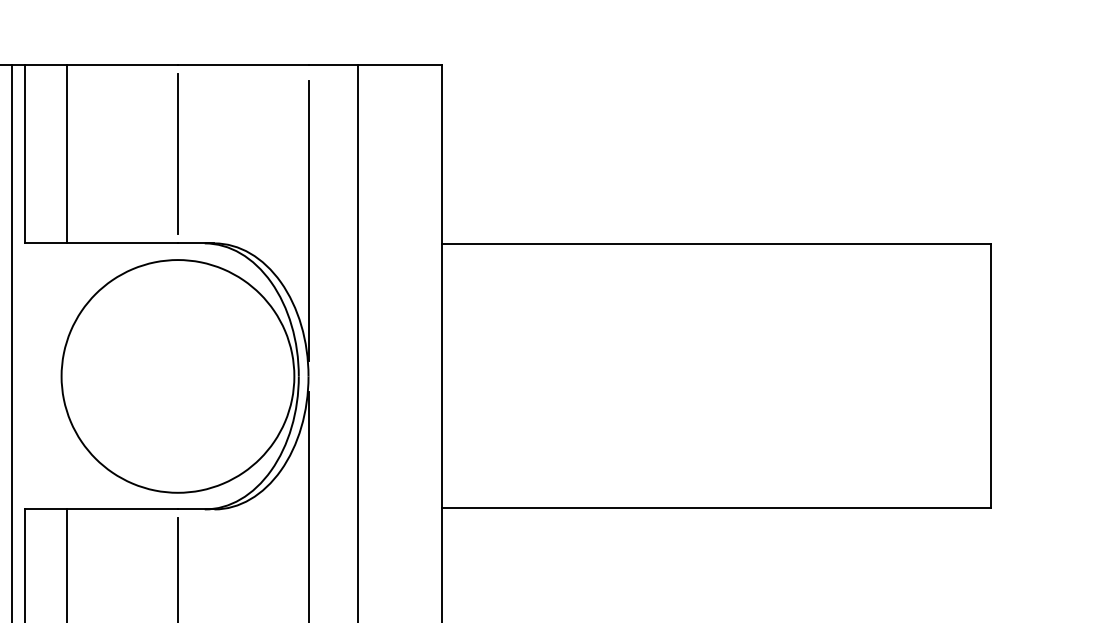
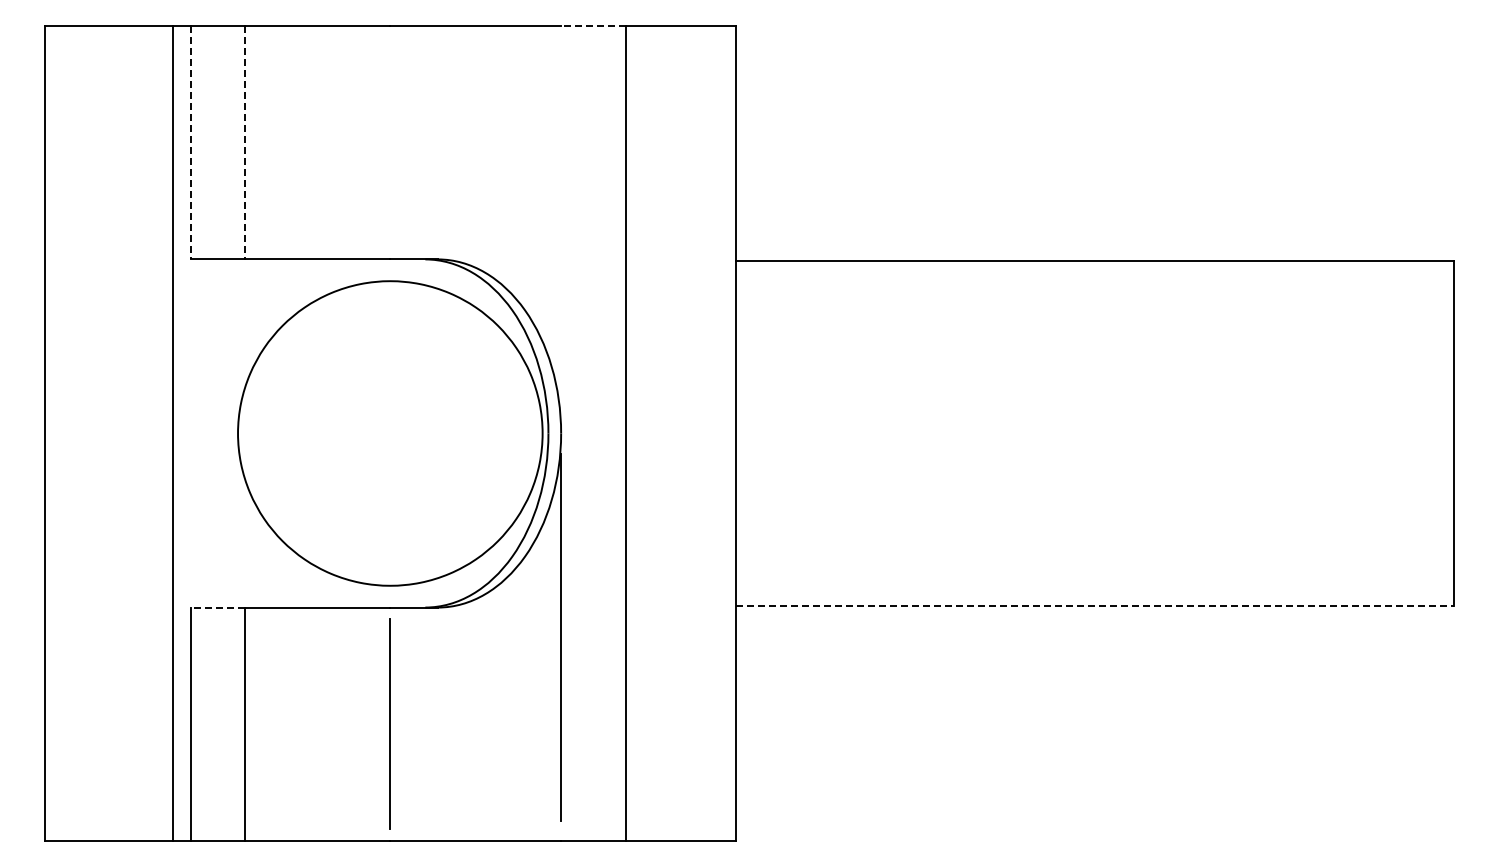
line: (333, 64) -> (593, 25), solid -> dashed
line: (25, 154) -> (190, 142), solid -> dashed
line: (66, 154) -> (244, 142), solid -> dashed
line: (178, 154) -> (390, 142), removed
line: (308, 220) -> (561, 229), removed
line: (716, 508) -> (1095, 606), solid -> dashed
line: (45, 509) -> (217, 607), solid -> dashed

